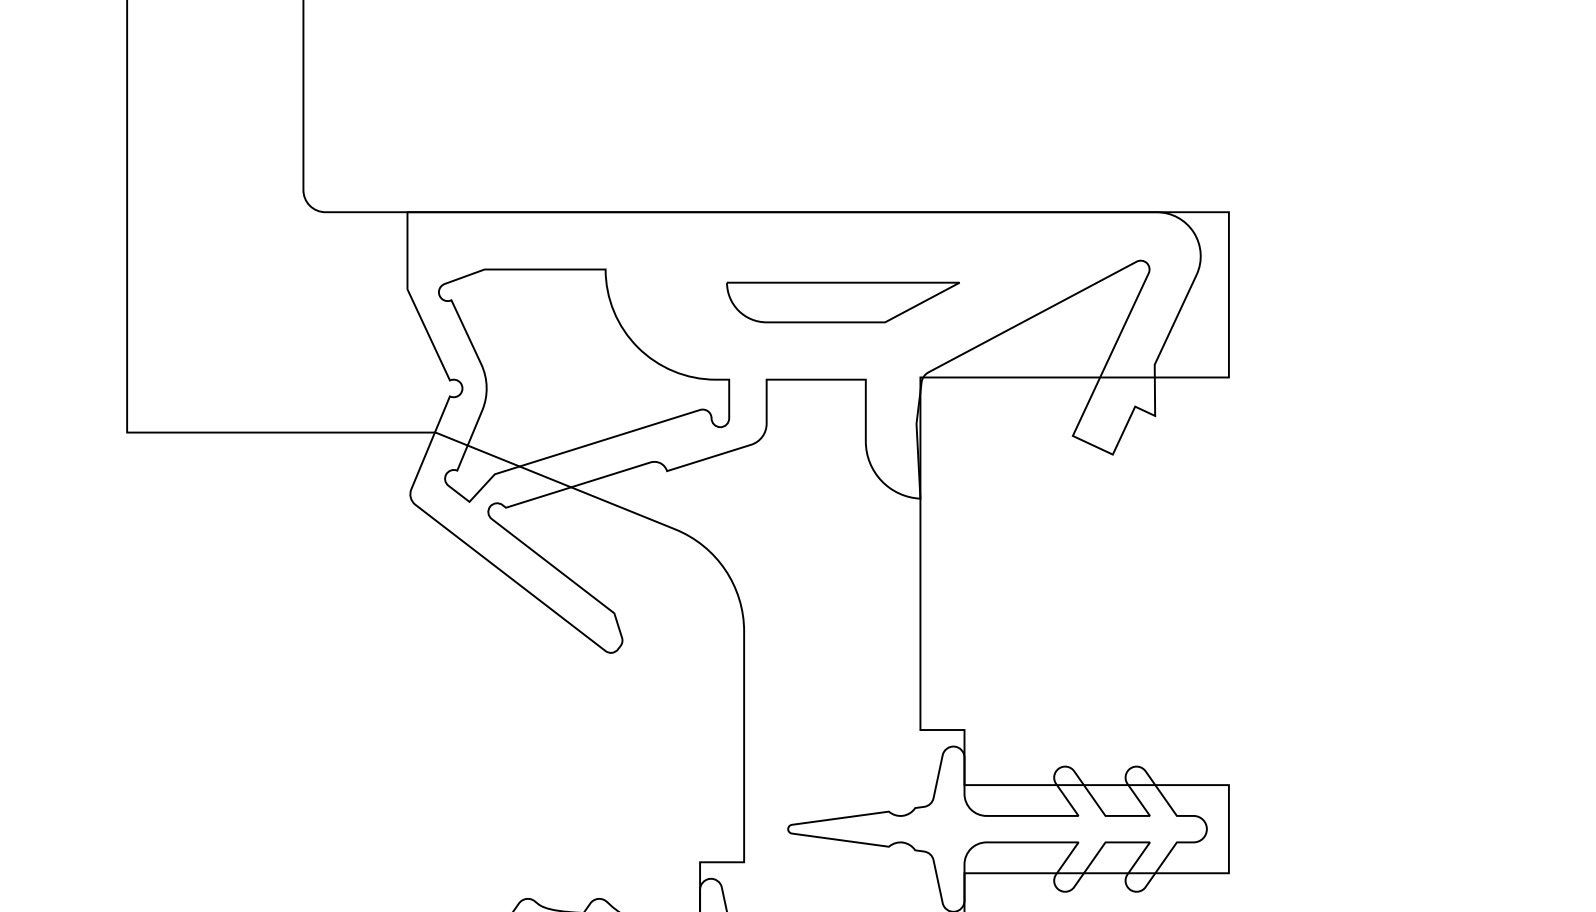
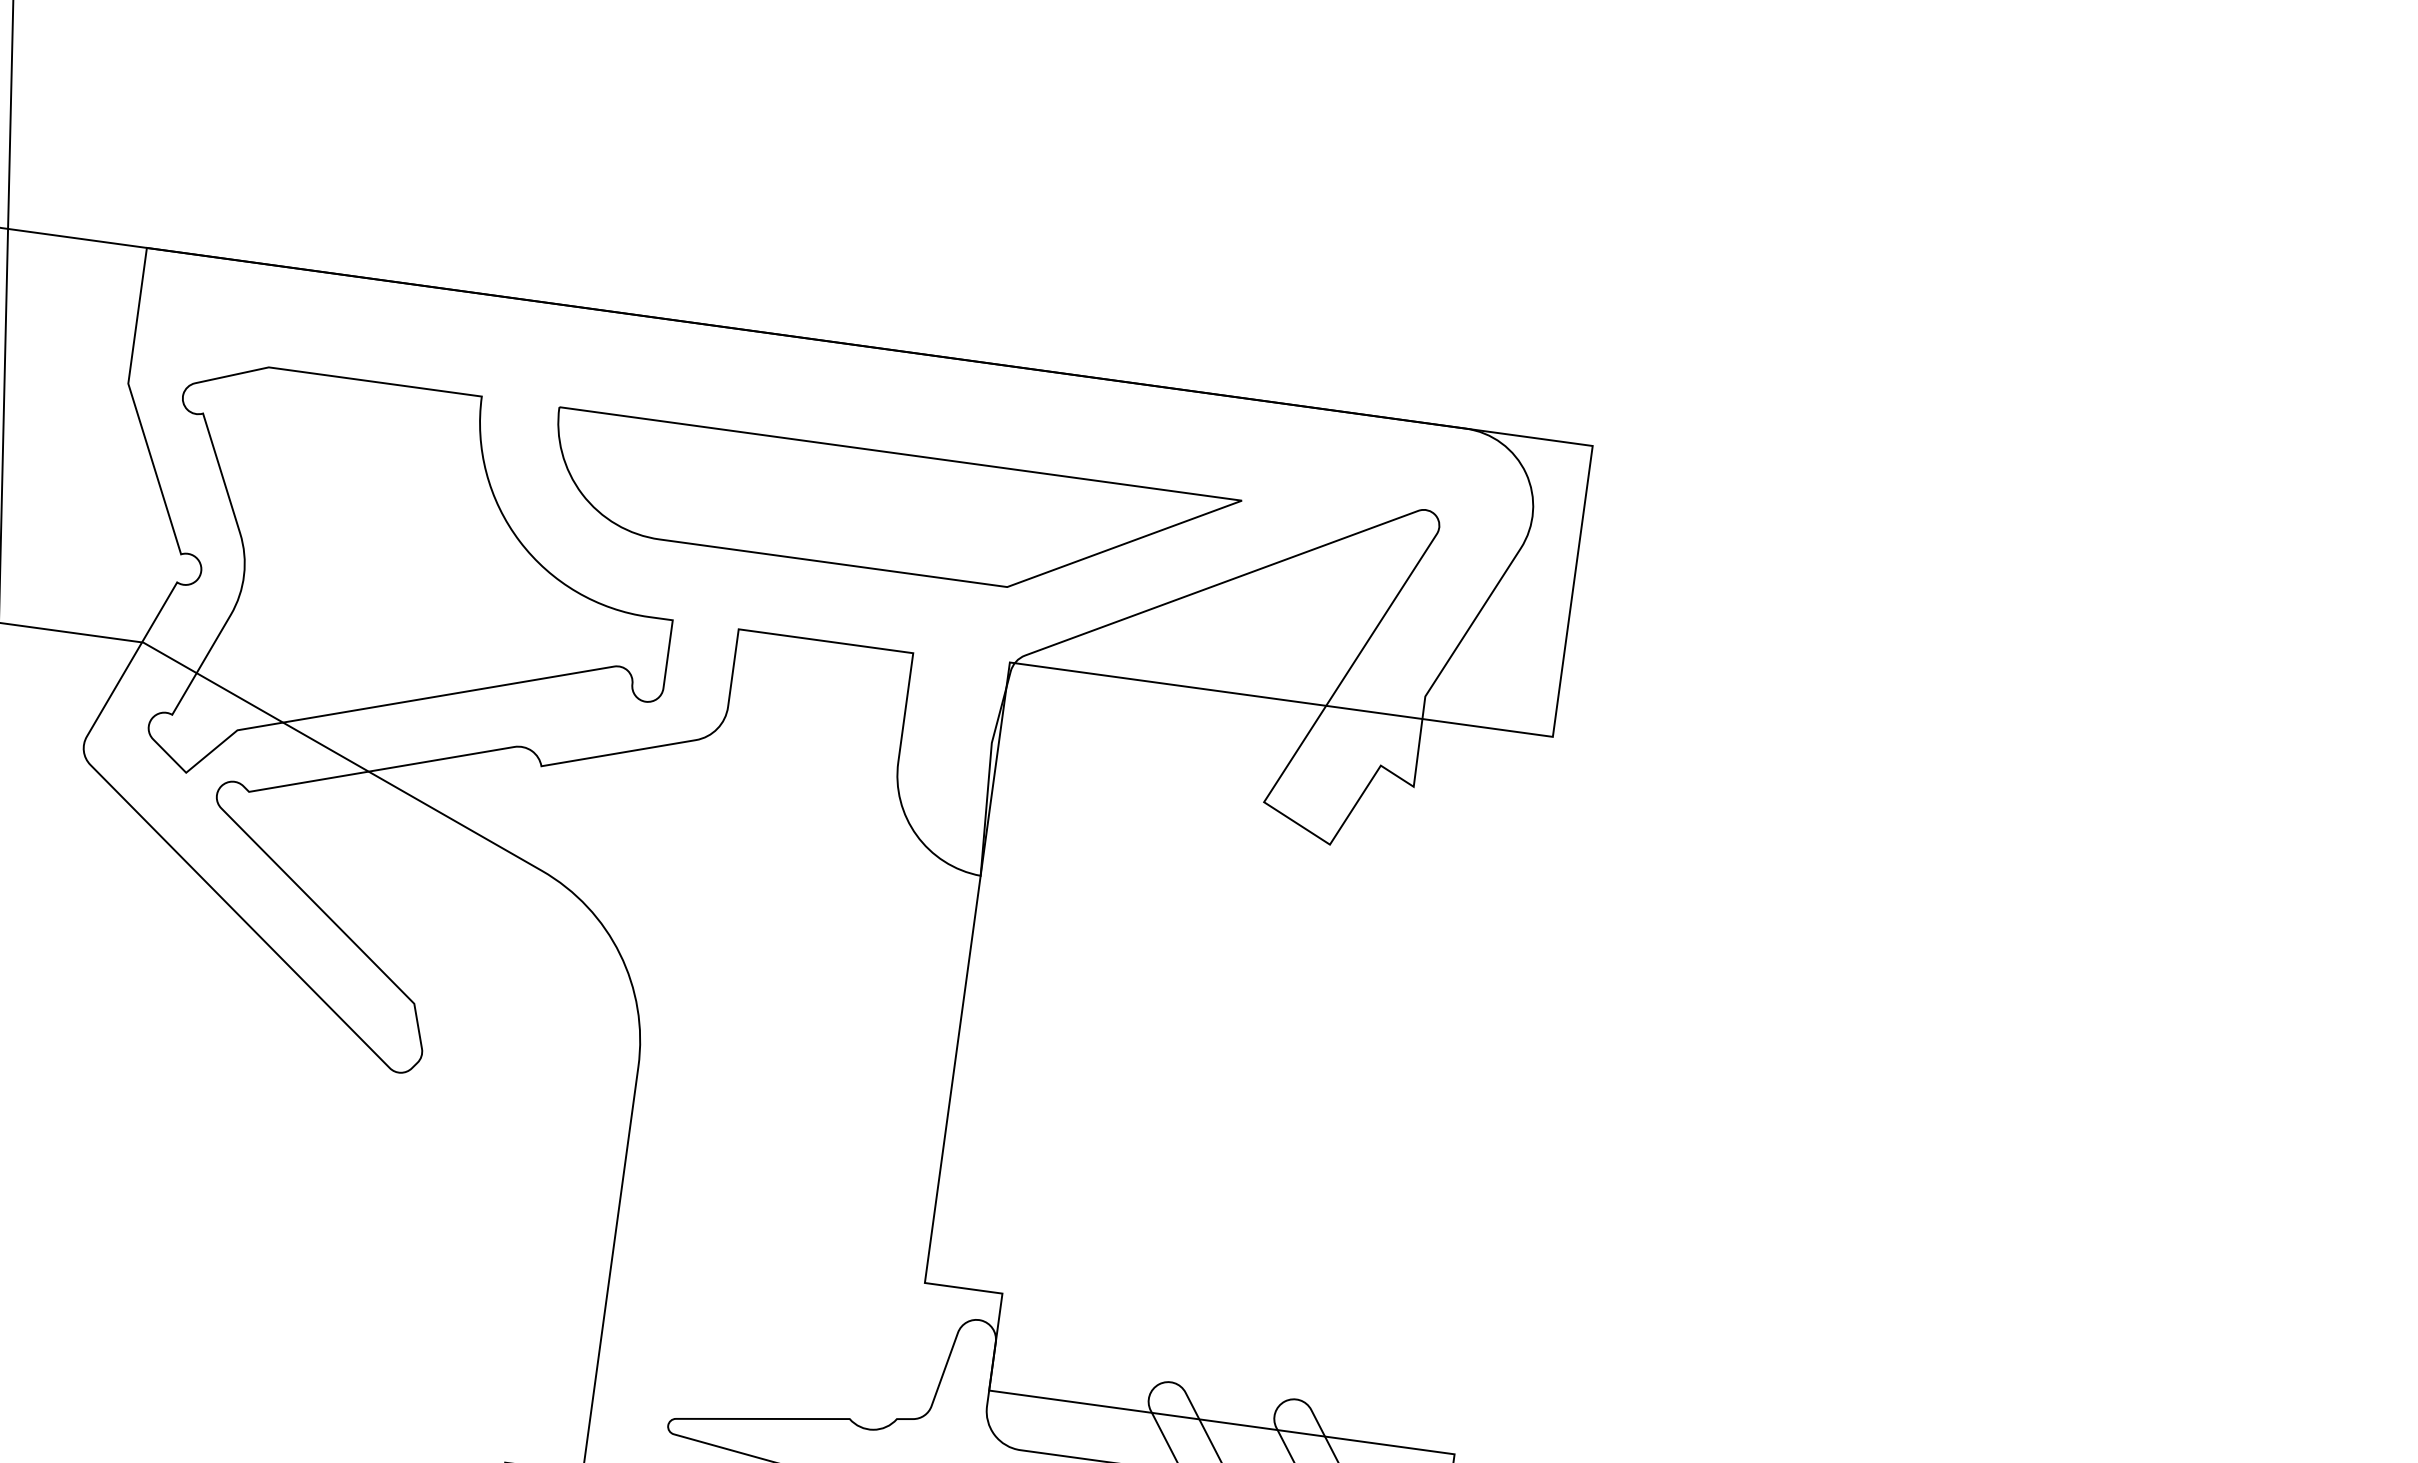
part: (842, 302) -> (890, 511), size x1.67

